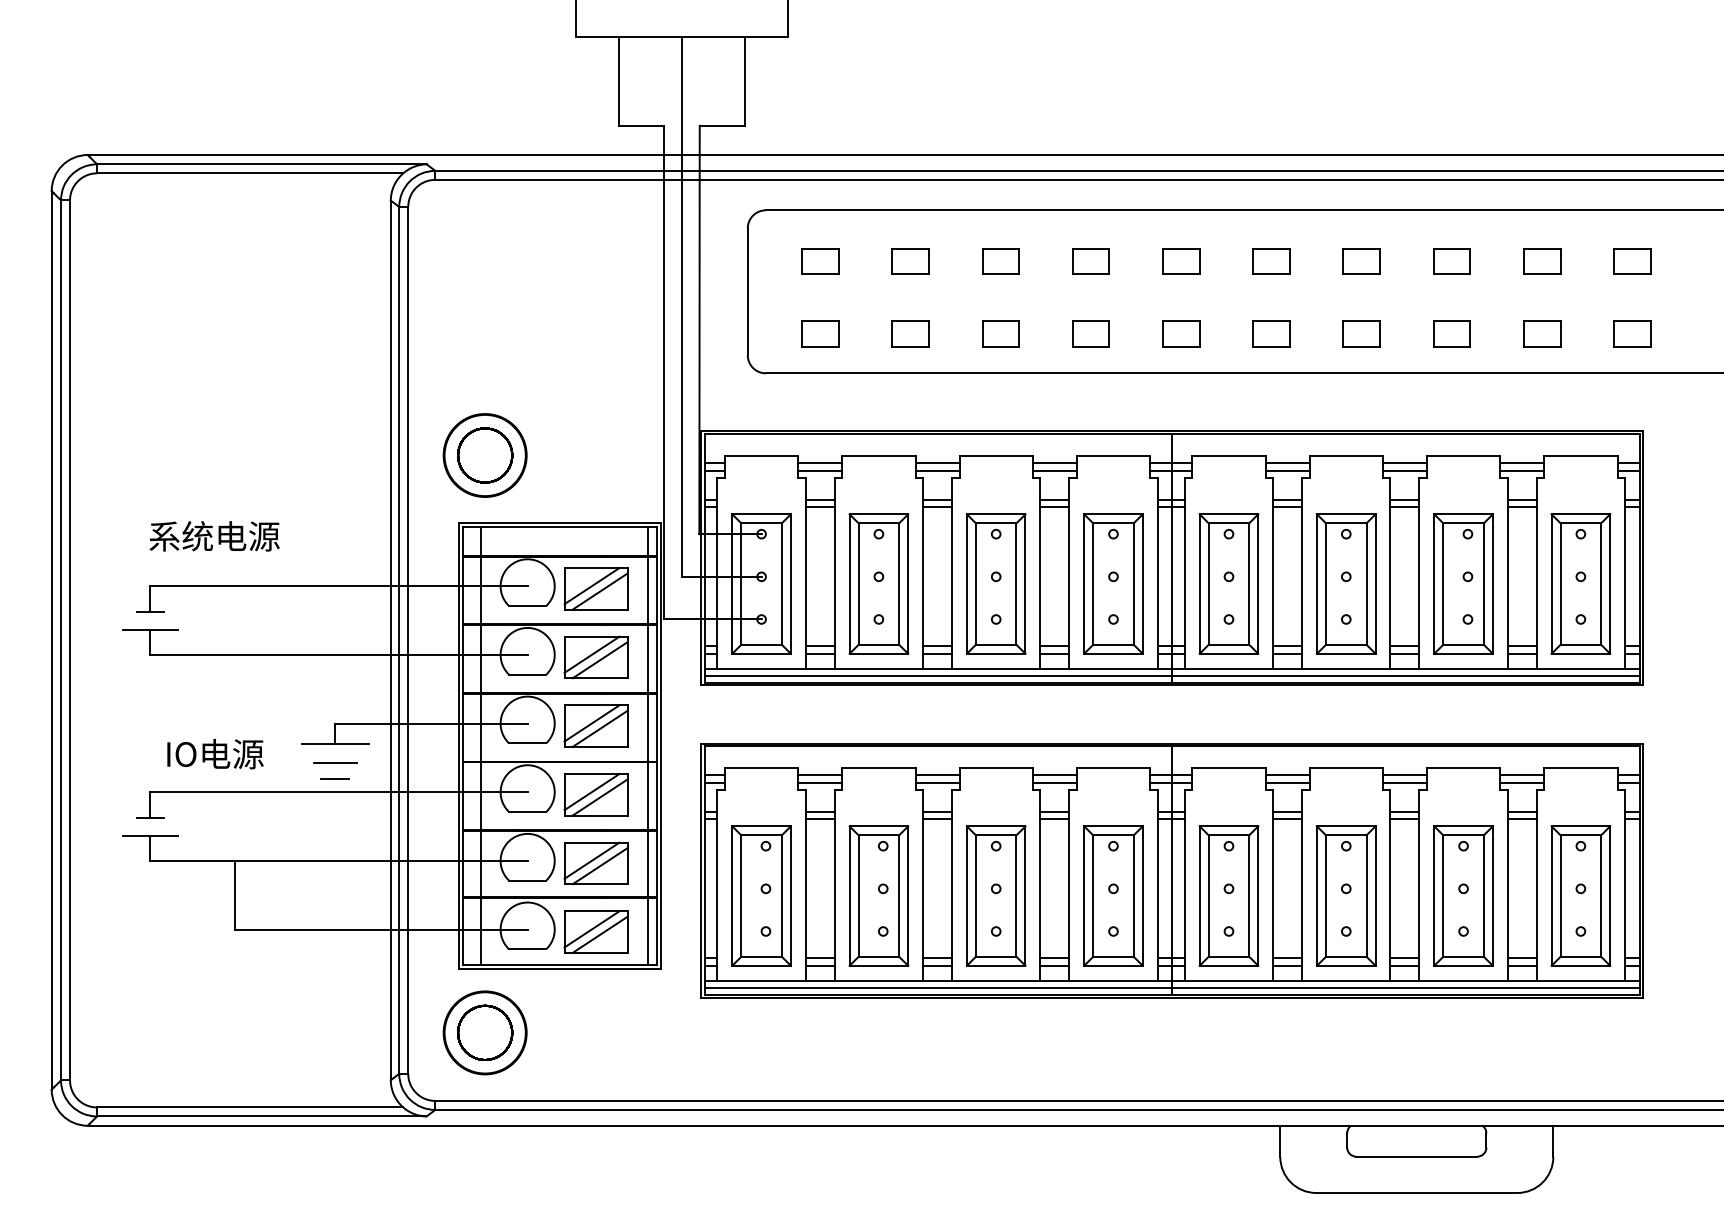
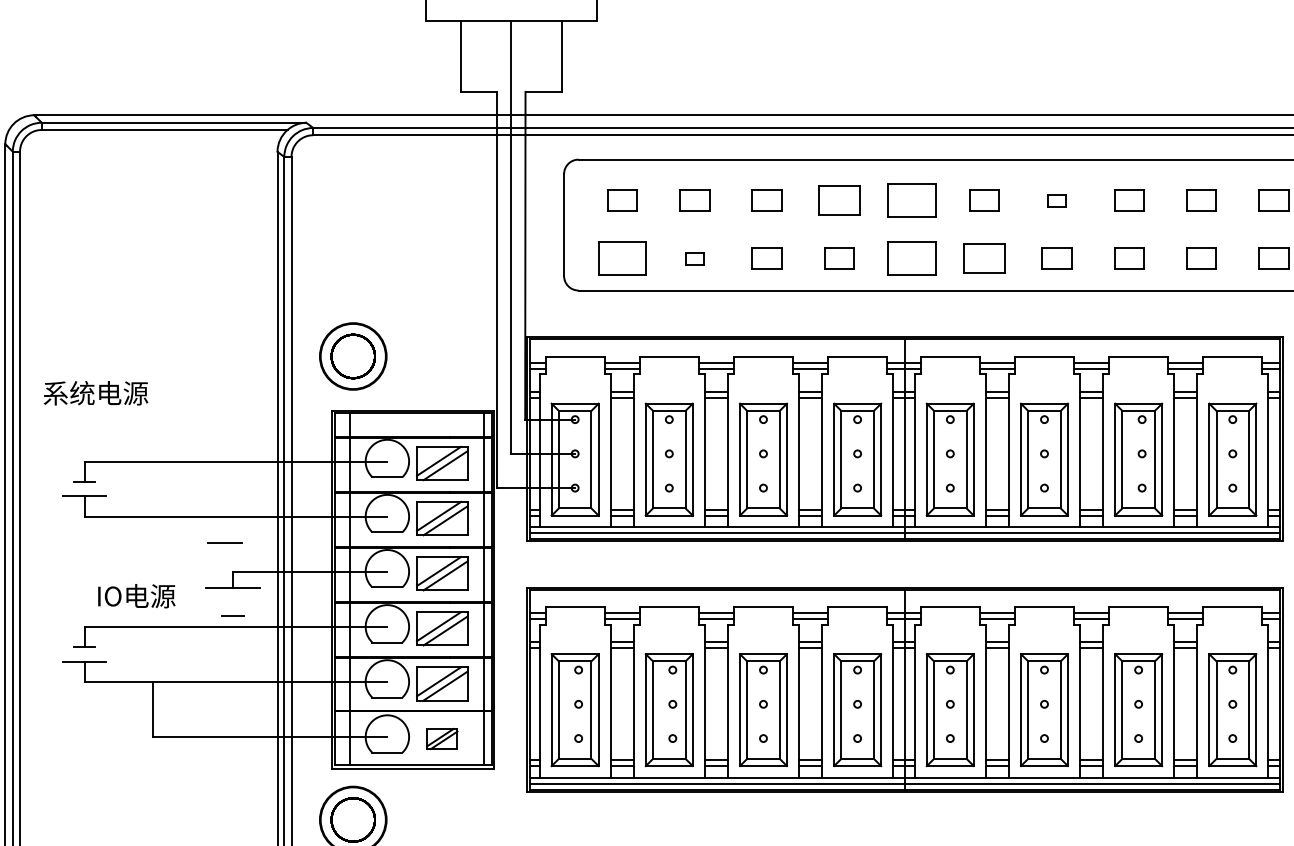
part: (1090, 261) -> (839, 200), size x1.4
part: (1181, 261) -> (912, 200), size x1.6
part: (1361, 261) -> (1056, 200), size x0.6
part: (820, 333) -> (622, 258), size x1.6
part: (910, 333) -> (694, 258), size x0.6
part: (1181, 333) -> (912, 258), size x1.6
part: (1271, 333) -> (984, 258), size x1.4
text: (214, 536) -> (95, 393), moved
line: (335, 762) -> (225, 541), moved
part: (595, 931) -> (441, 738), size x0.6

